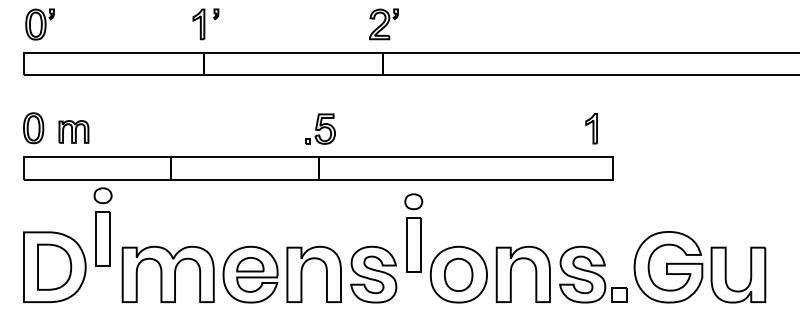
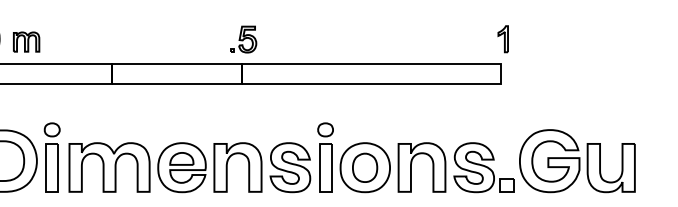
part: (591, 128) -> (503, 39), moved
part: (102, 226) -> (51, 156), moved
part: (413, 232) -> (325, 156), moved

